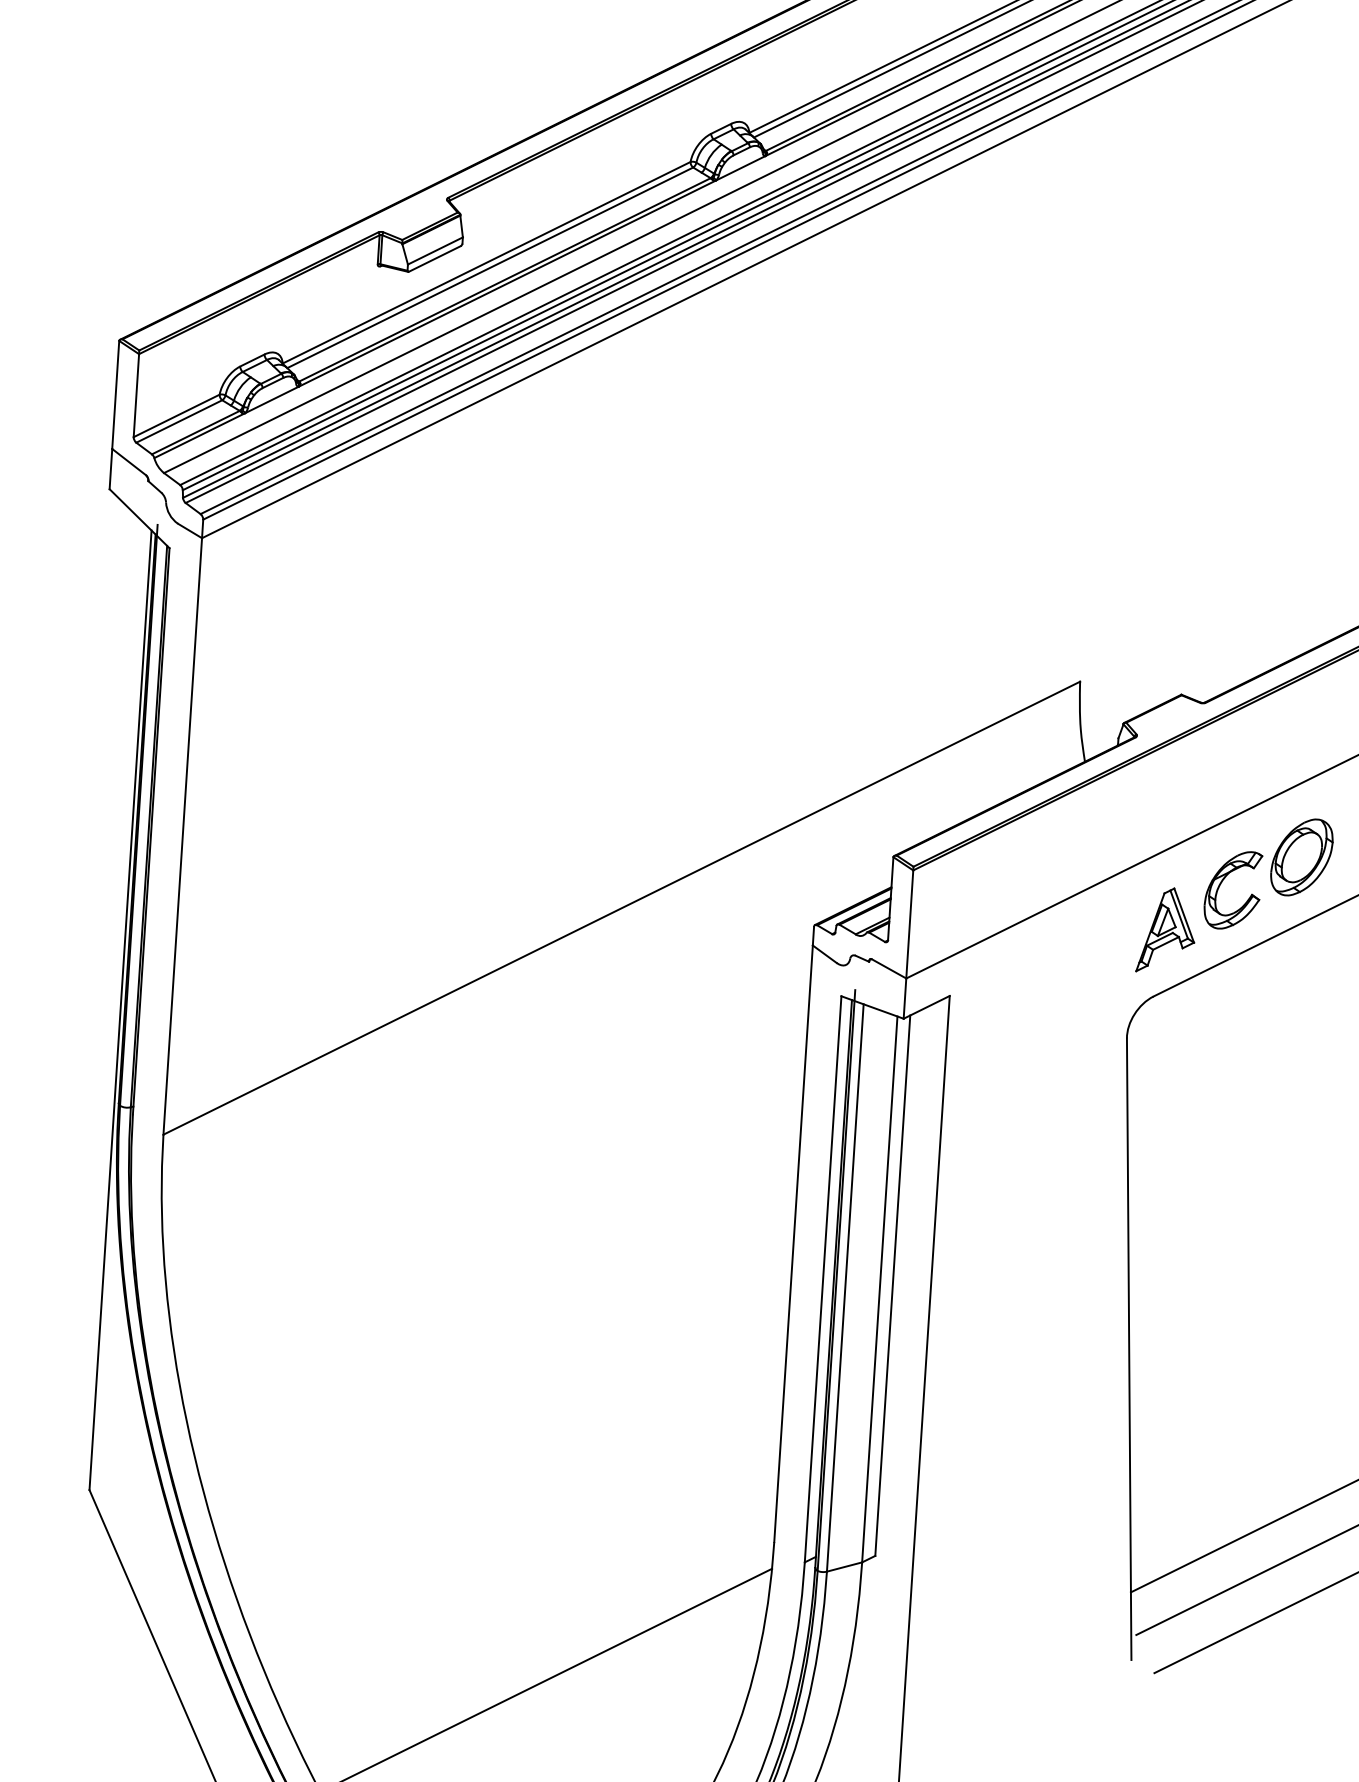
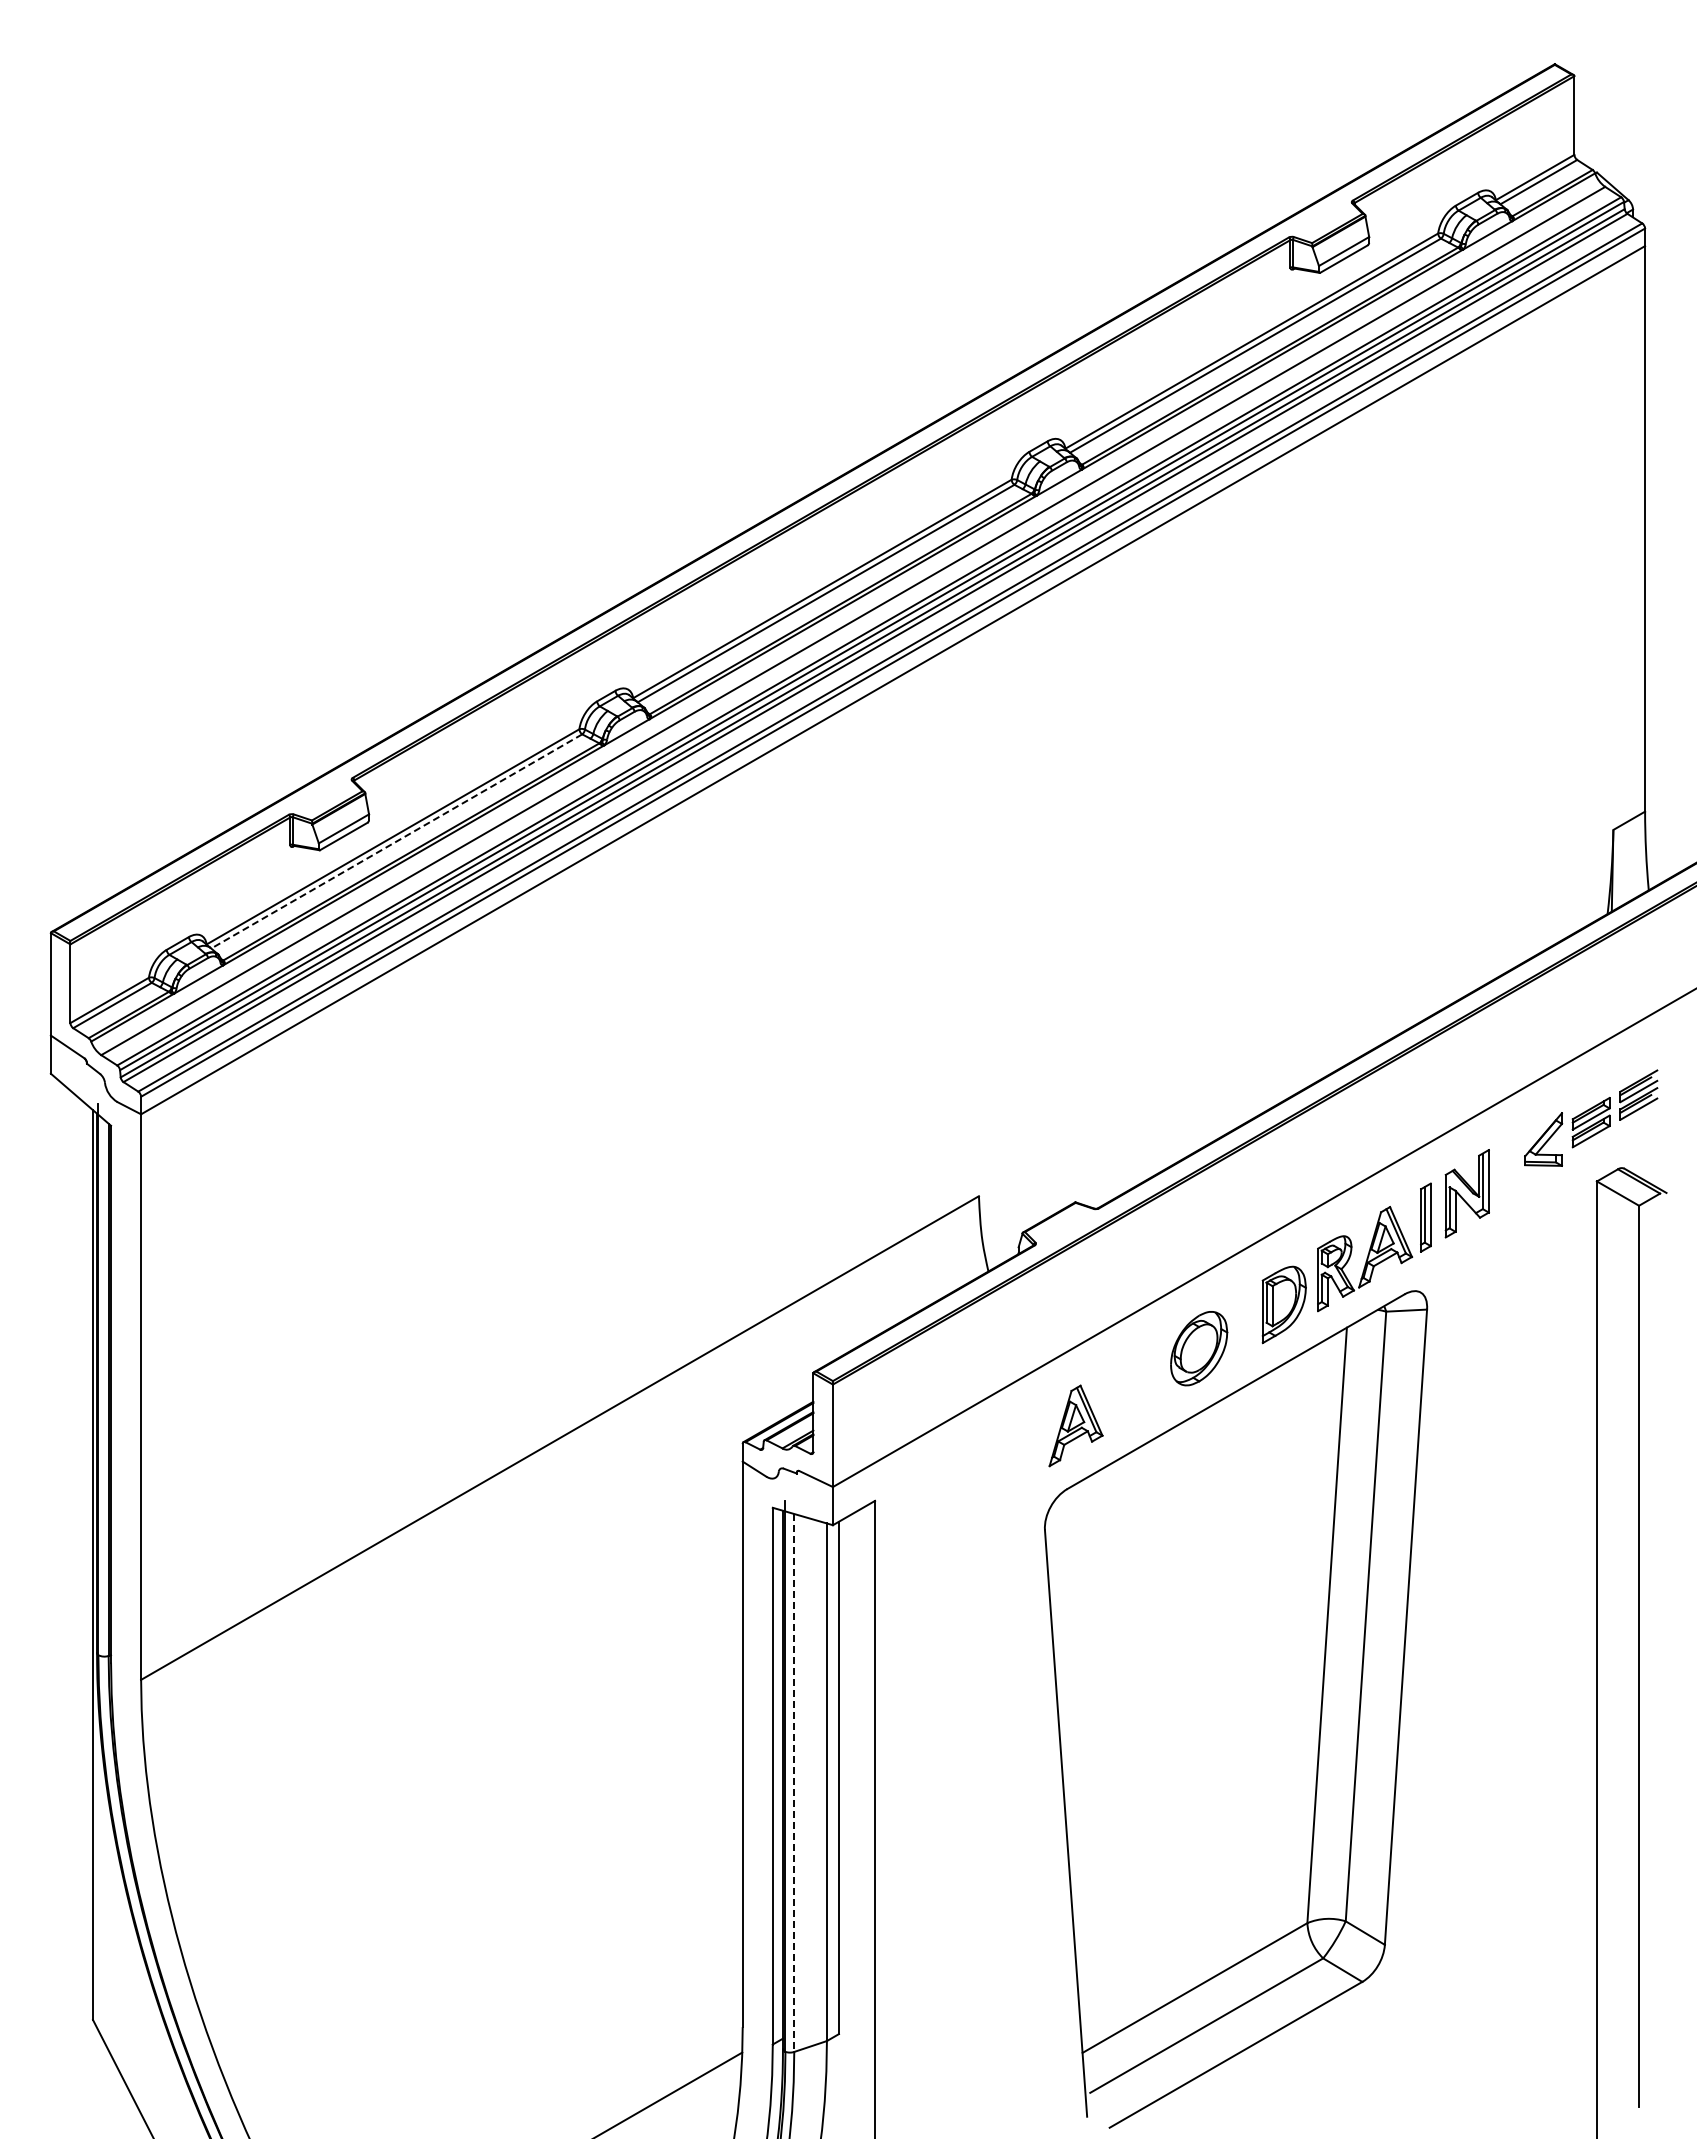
line: (489, 267) -> (396, 841), solid -> dashed
part: (1222, 882) -> (1125, 1377), removed
line: (845, 1287) -> (794, 1782), solid -> dashed

